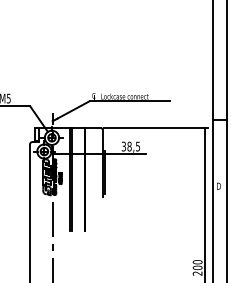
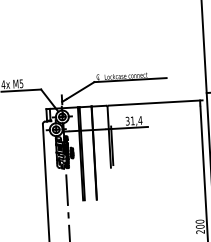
text: (133, 146) -> (136, 120), 38,5 -> 31,4

